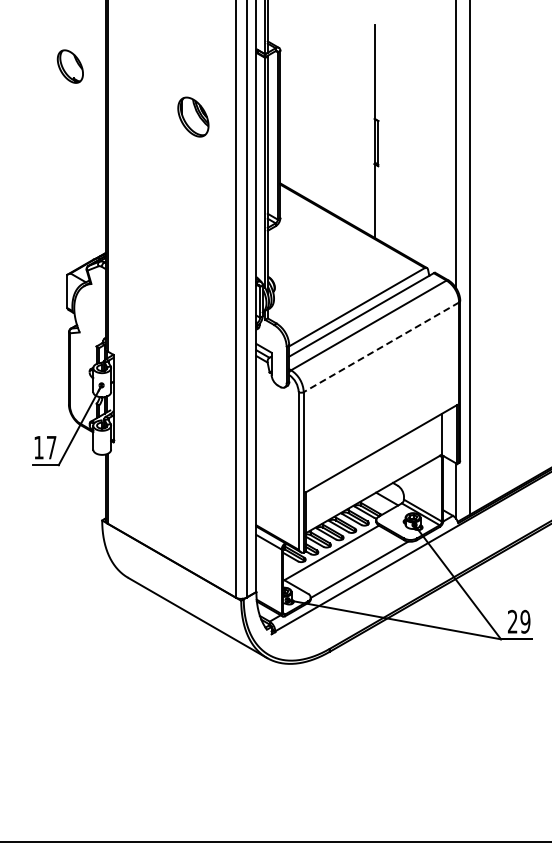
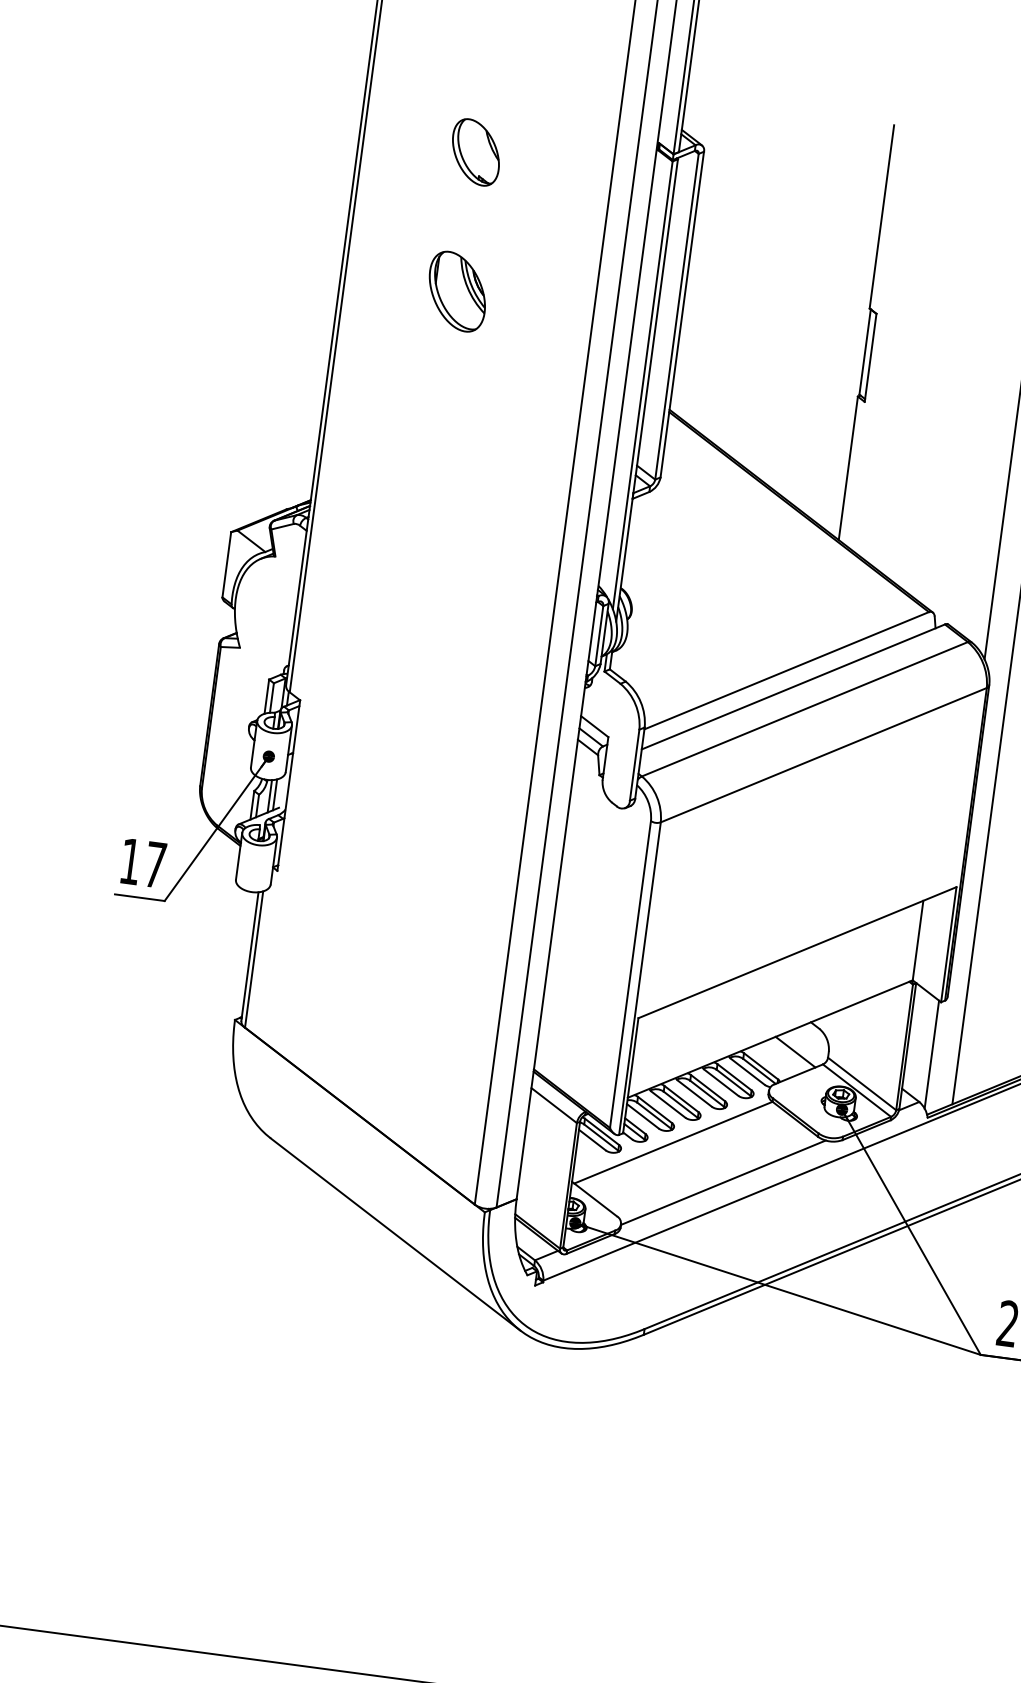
part: (69, 66) -> (474, 151), moved
part: (193, 116) -> (457, 290), moved
line: (381, 347) -> (823, 755), dashed -> solid

